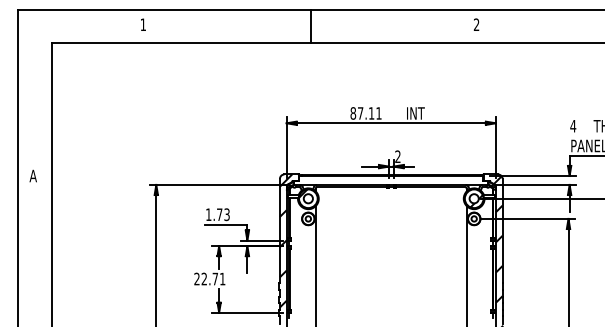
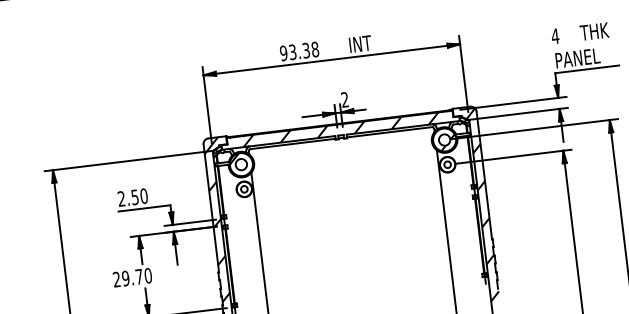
text: (365, 113) -> (298, 51), 87.11 -> 93.38
hatch: (391, 179) -> (340, 128), added
text: (217, 214) -> (132, 197), 1.73 -> 2.50
text: (213, 278) -> (136, 276), 22.71 -> 29.70

